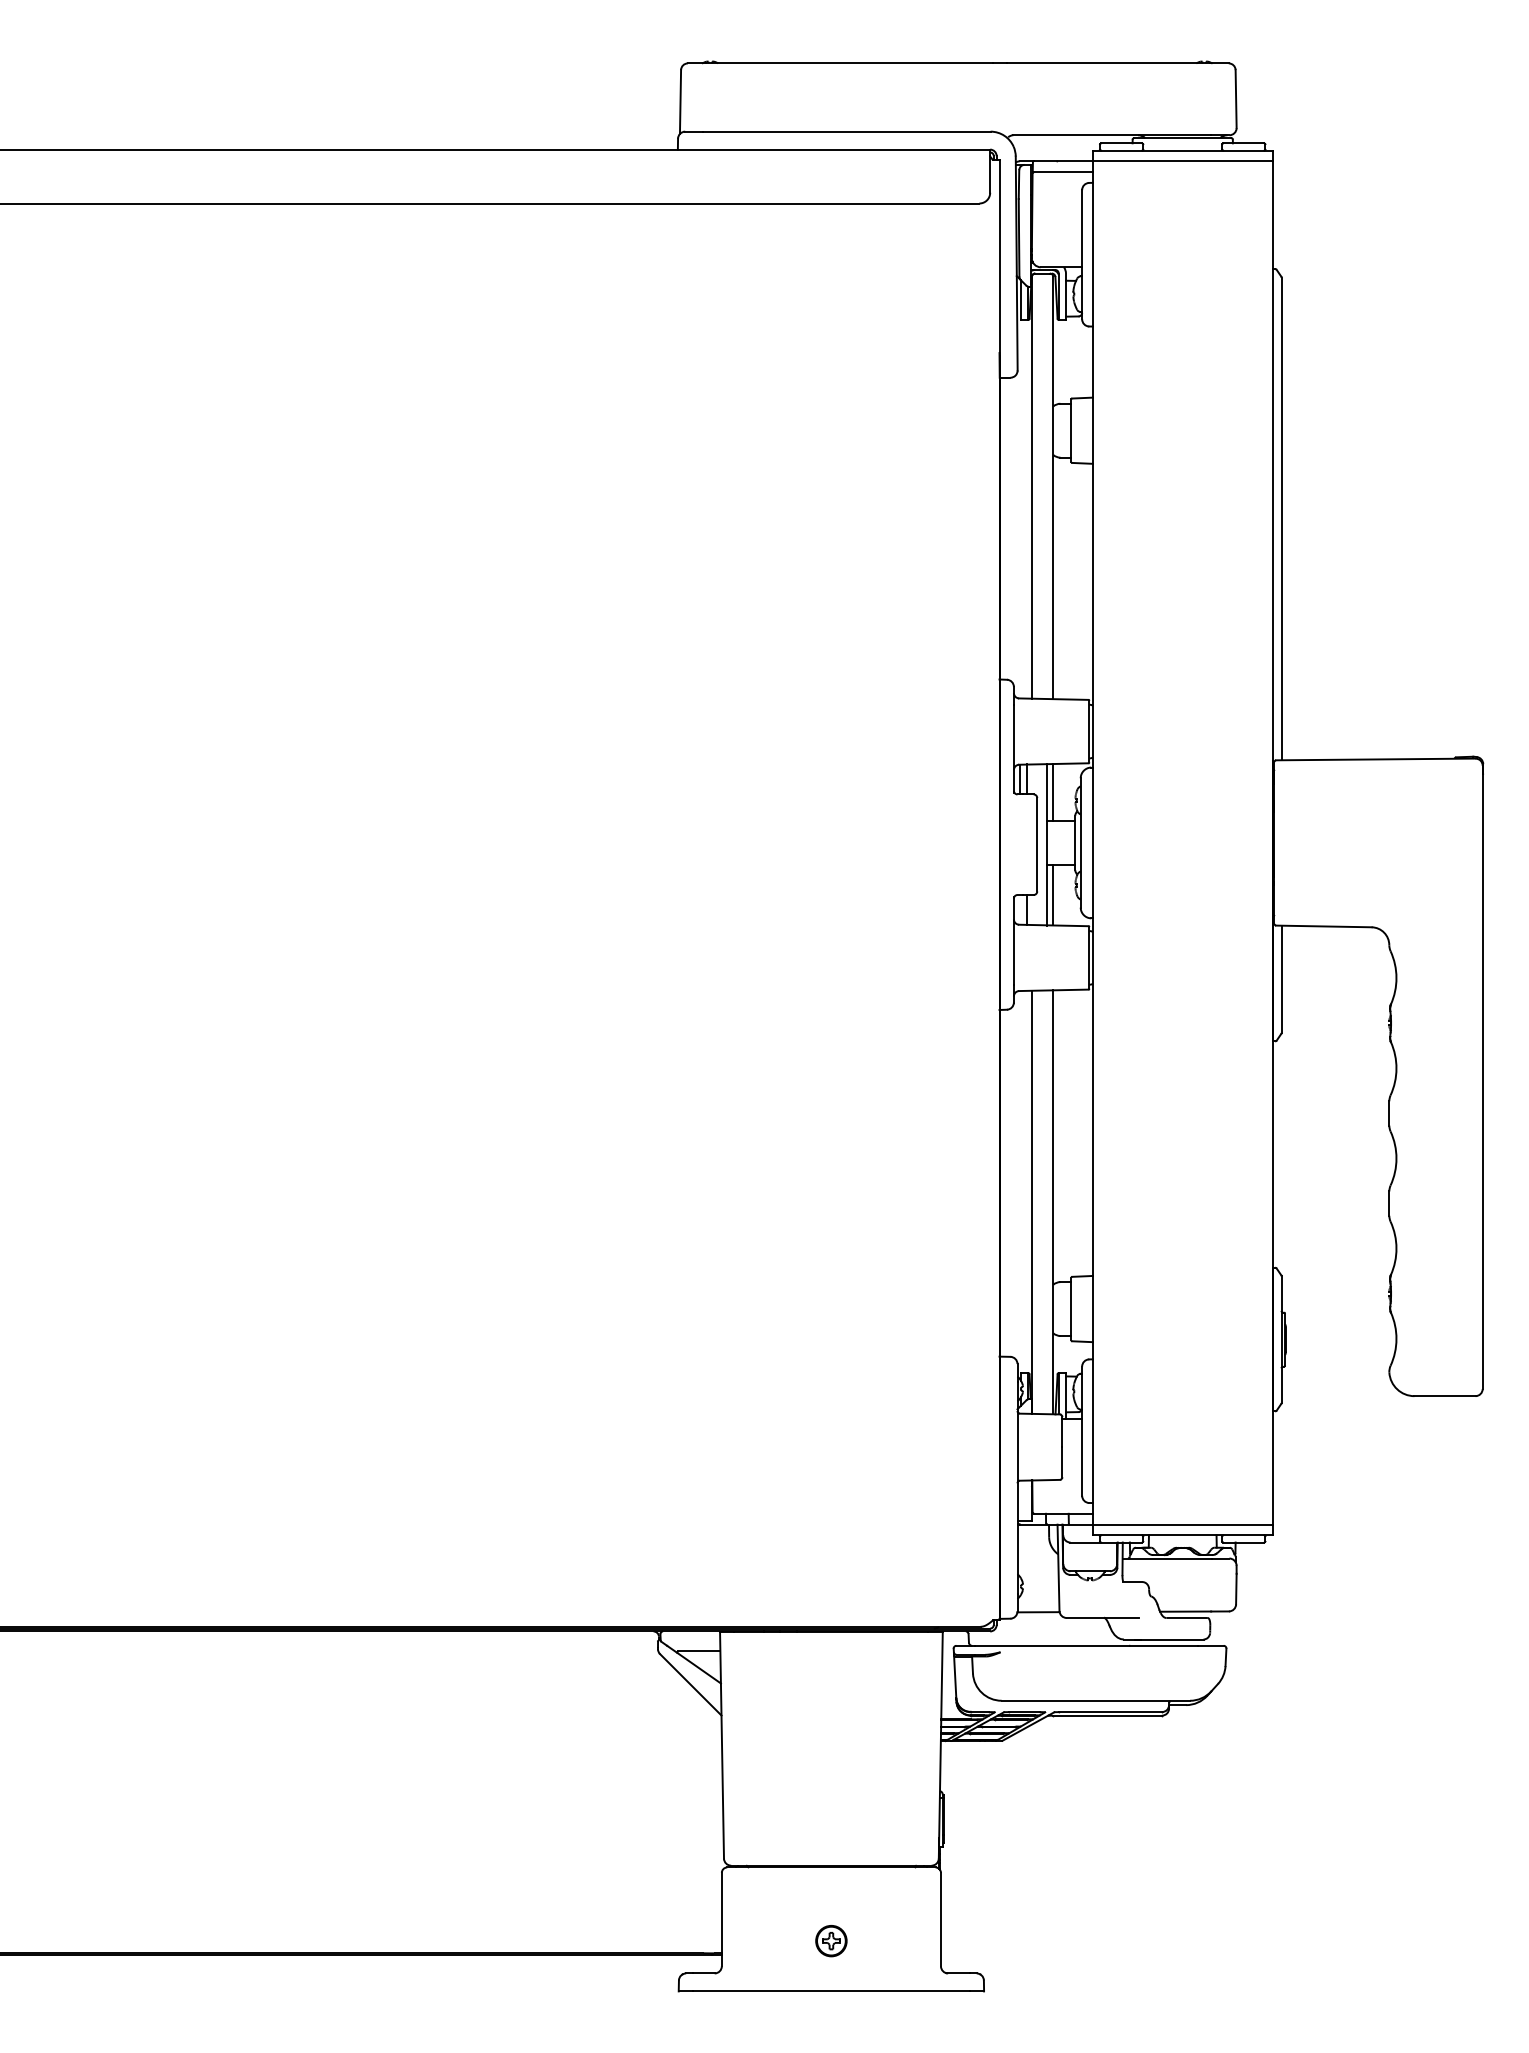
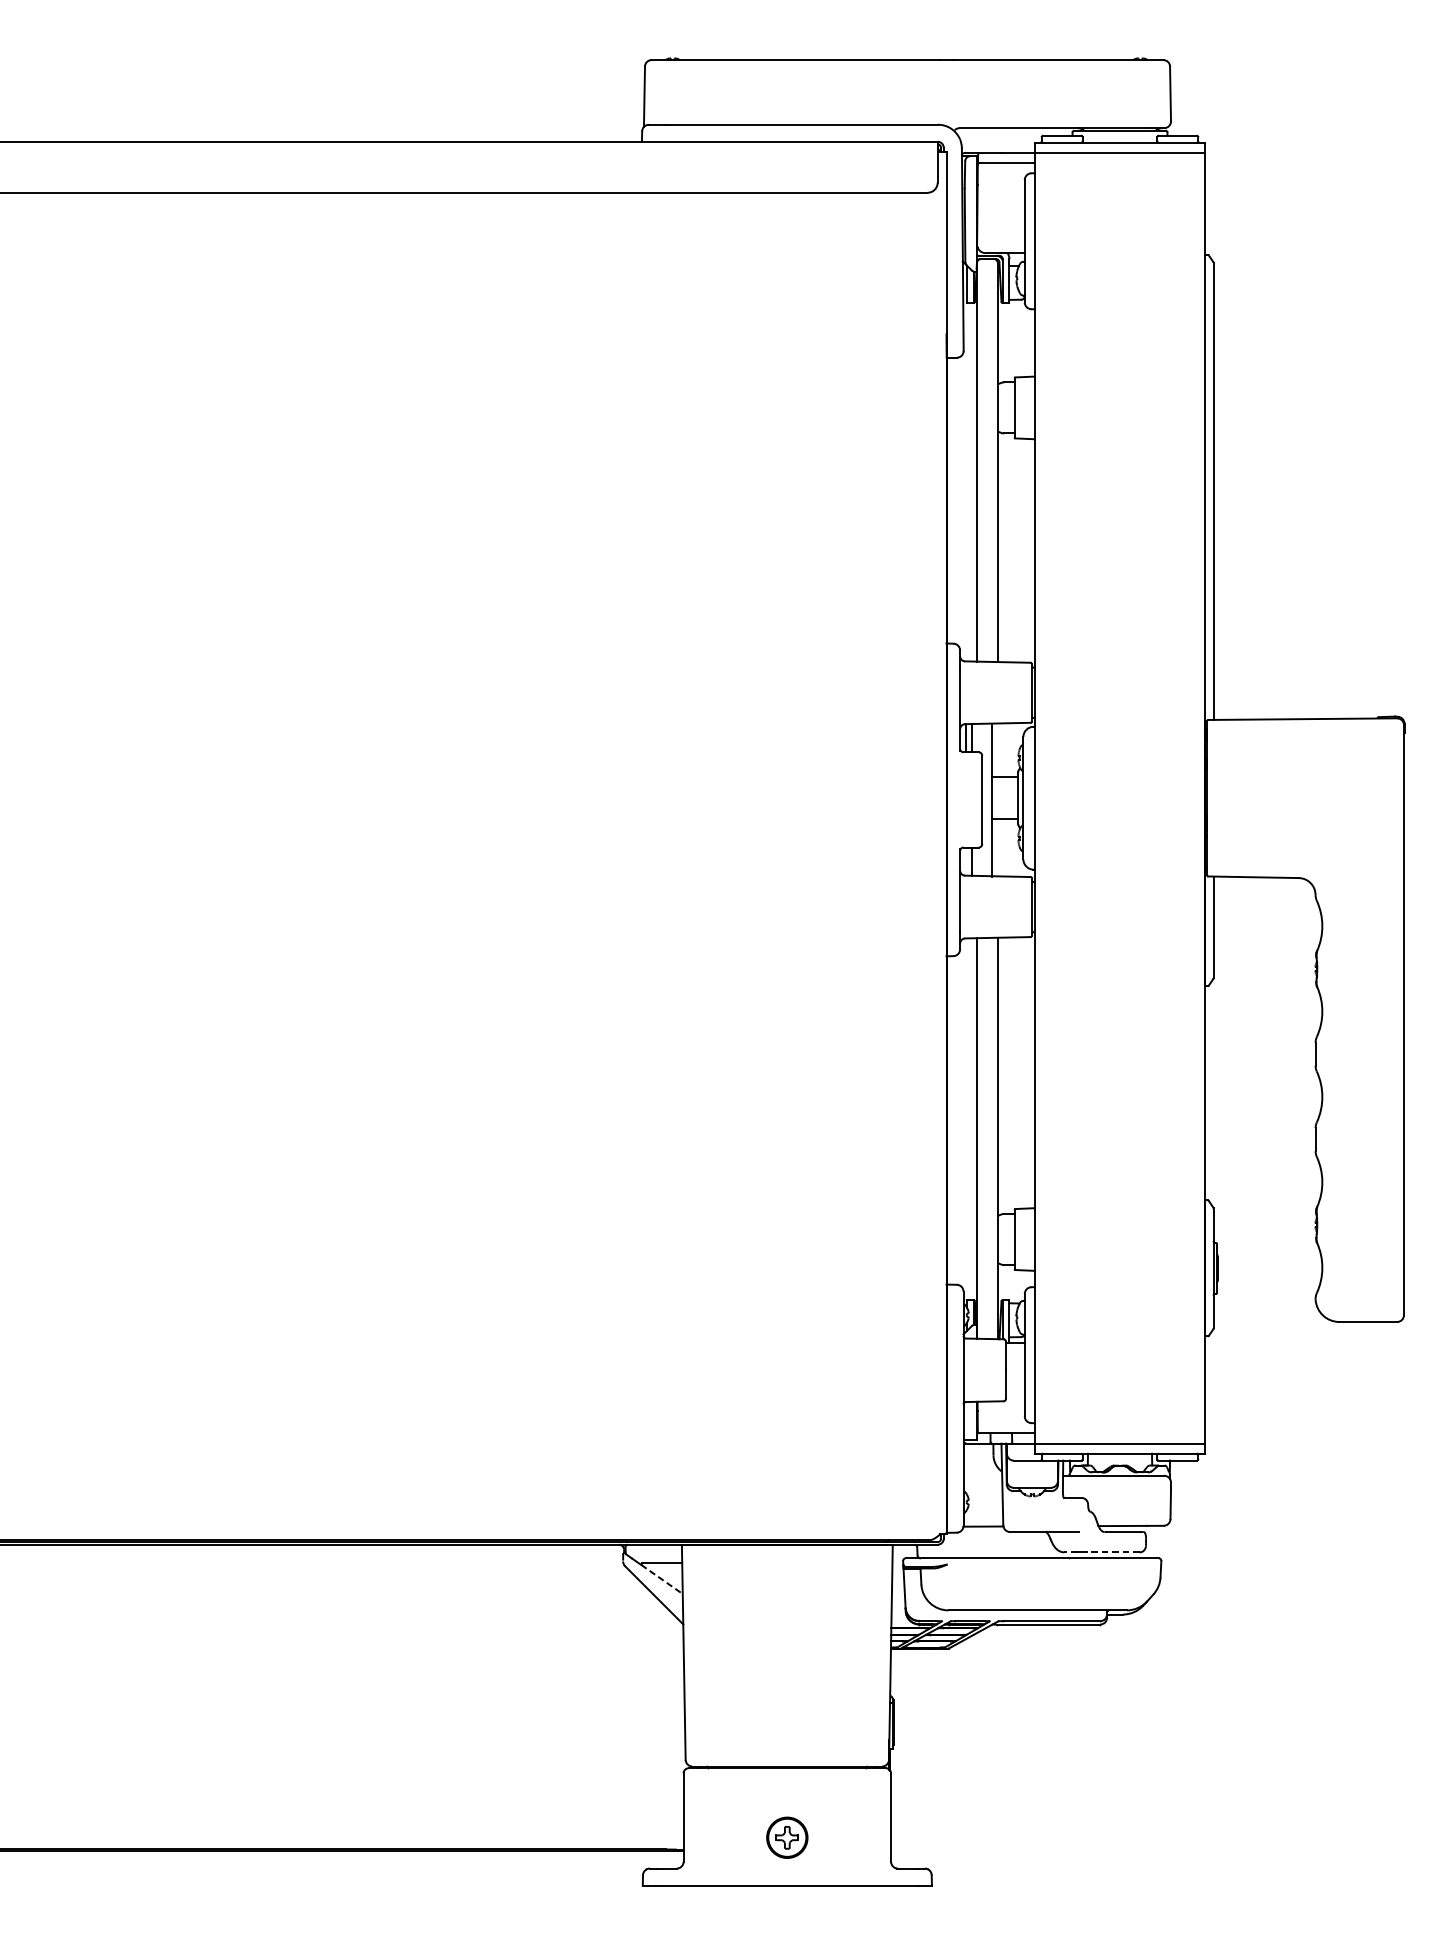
line: (1053, 792) -> (997, 750), removed
line: (1053, 895) -> (997, 847), removed
line: (1163, 1639) -> (1101, 1552), solid -> dashed
line: (698, 1668) -> (661, 1579), solid -> dashed
part: (831, 1941) -> (787, 1838), size x1.4

